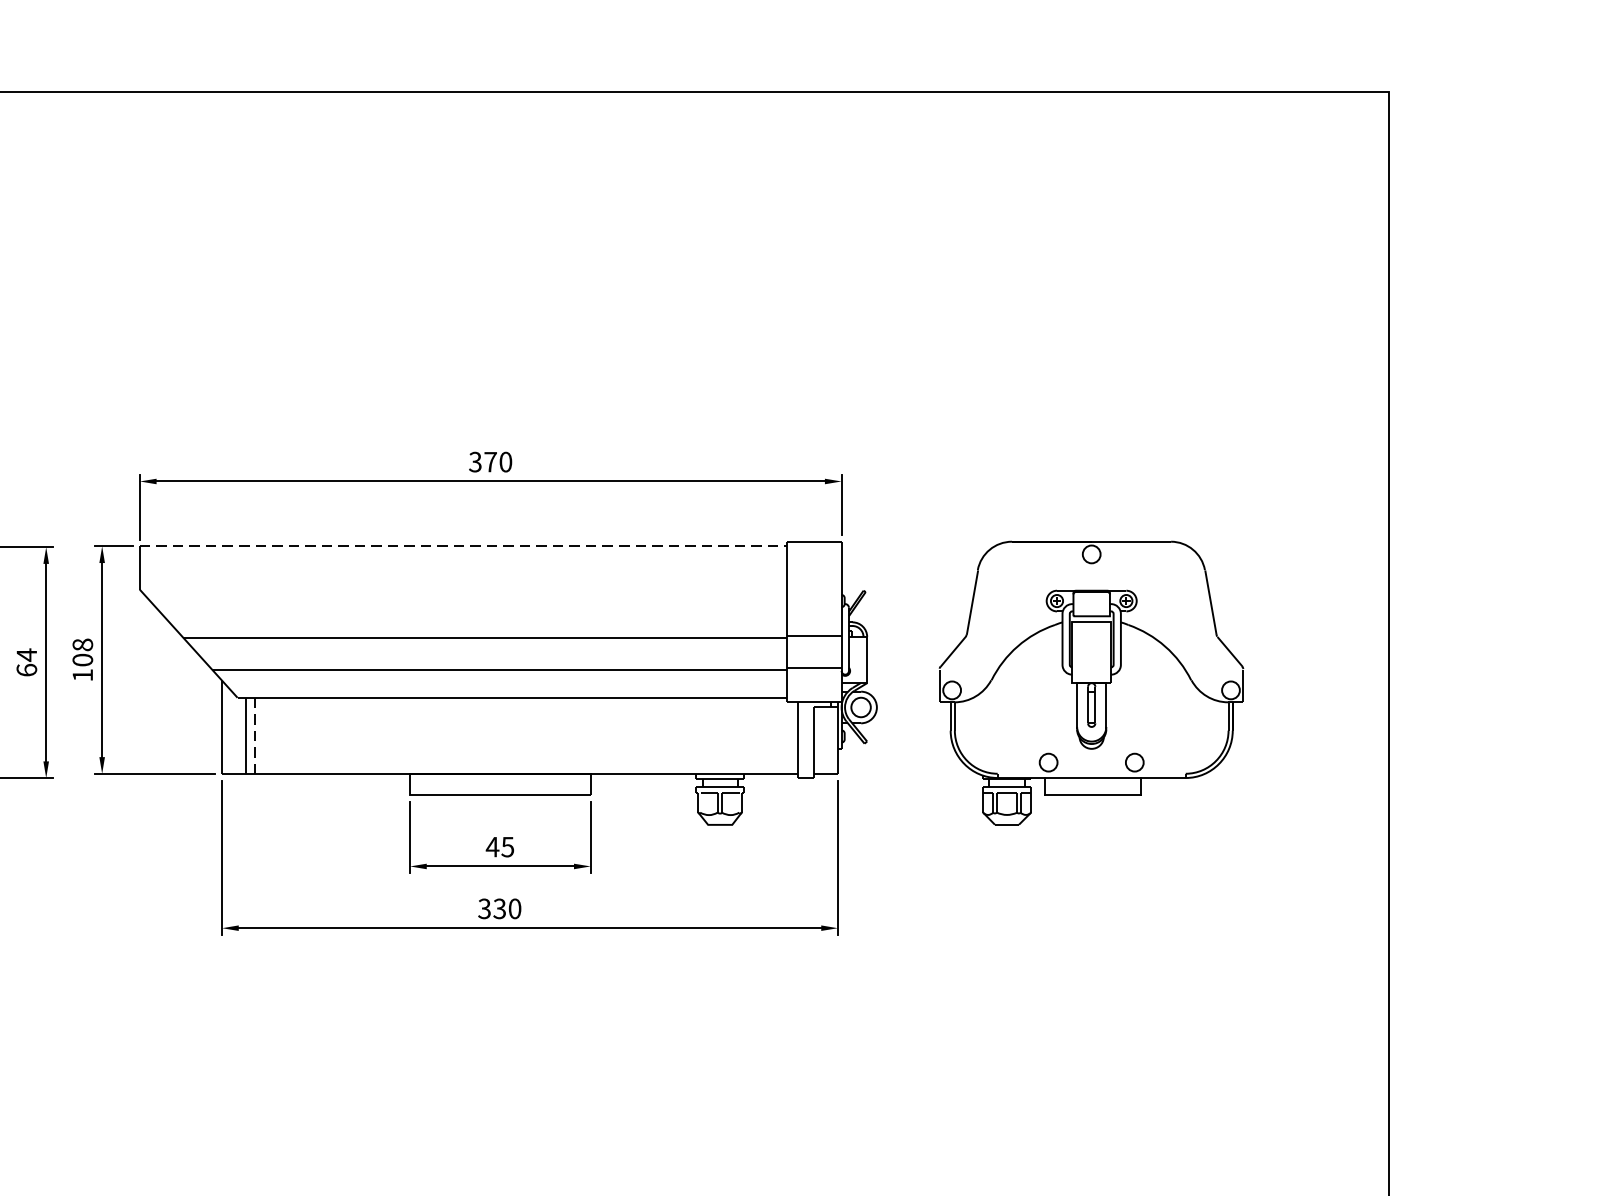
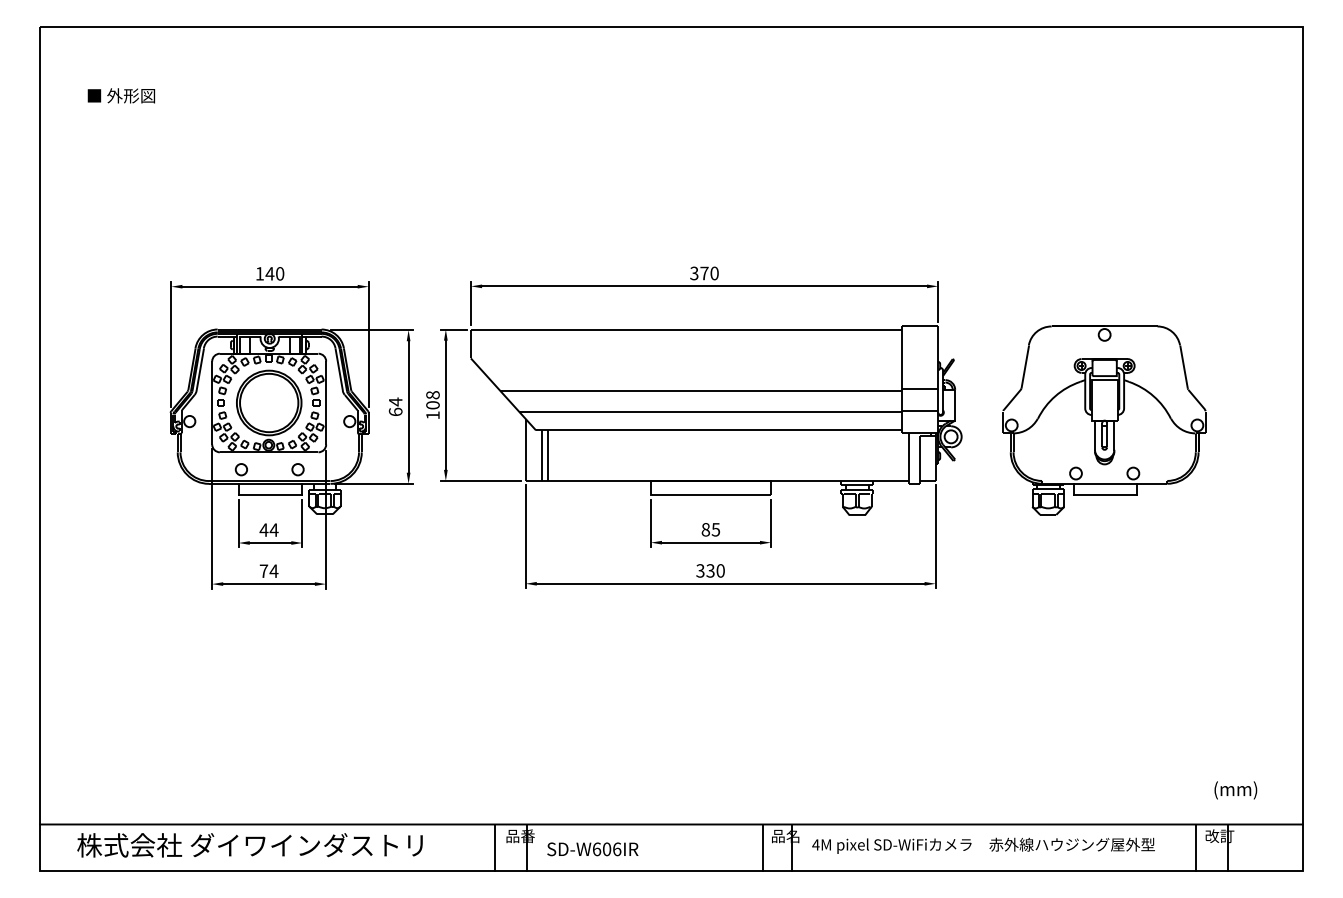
line: (463, 546) -> (686, 329), dashed -> solid
line: (254, 737) -> (547, 456), dashed -> solid
text: (492, 846) -> (705, 529), 45 -> 85

